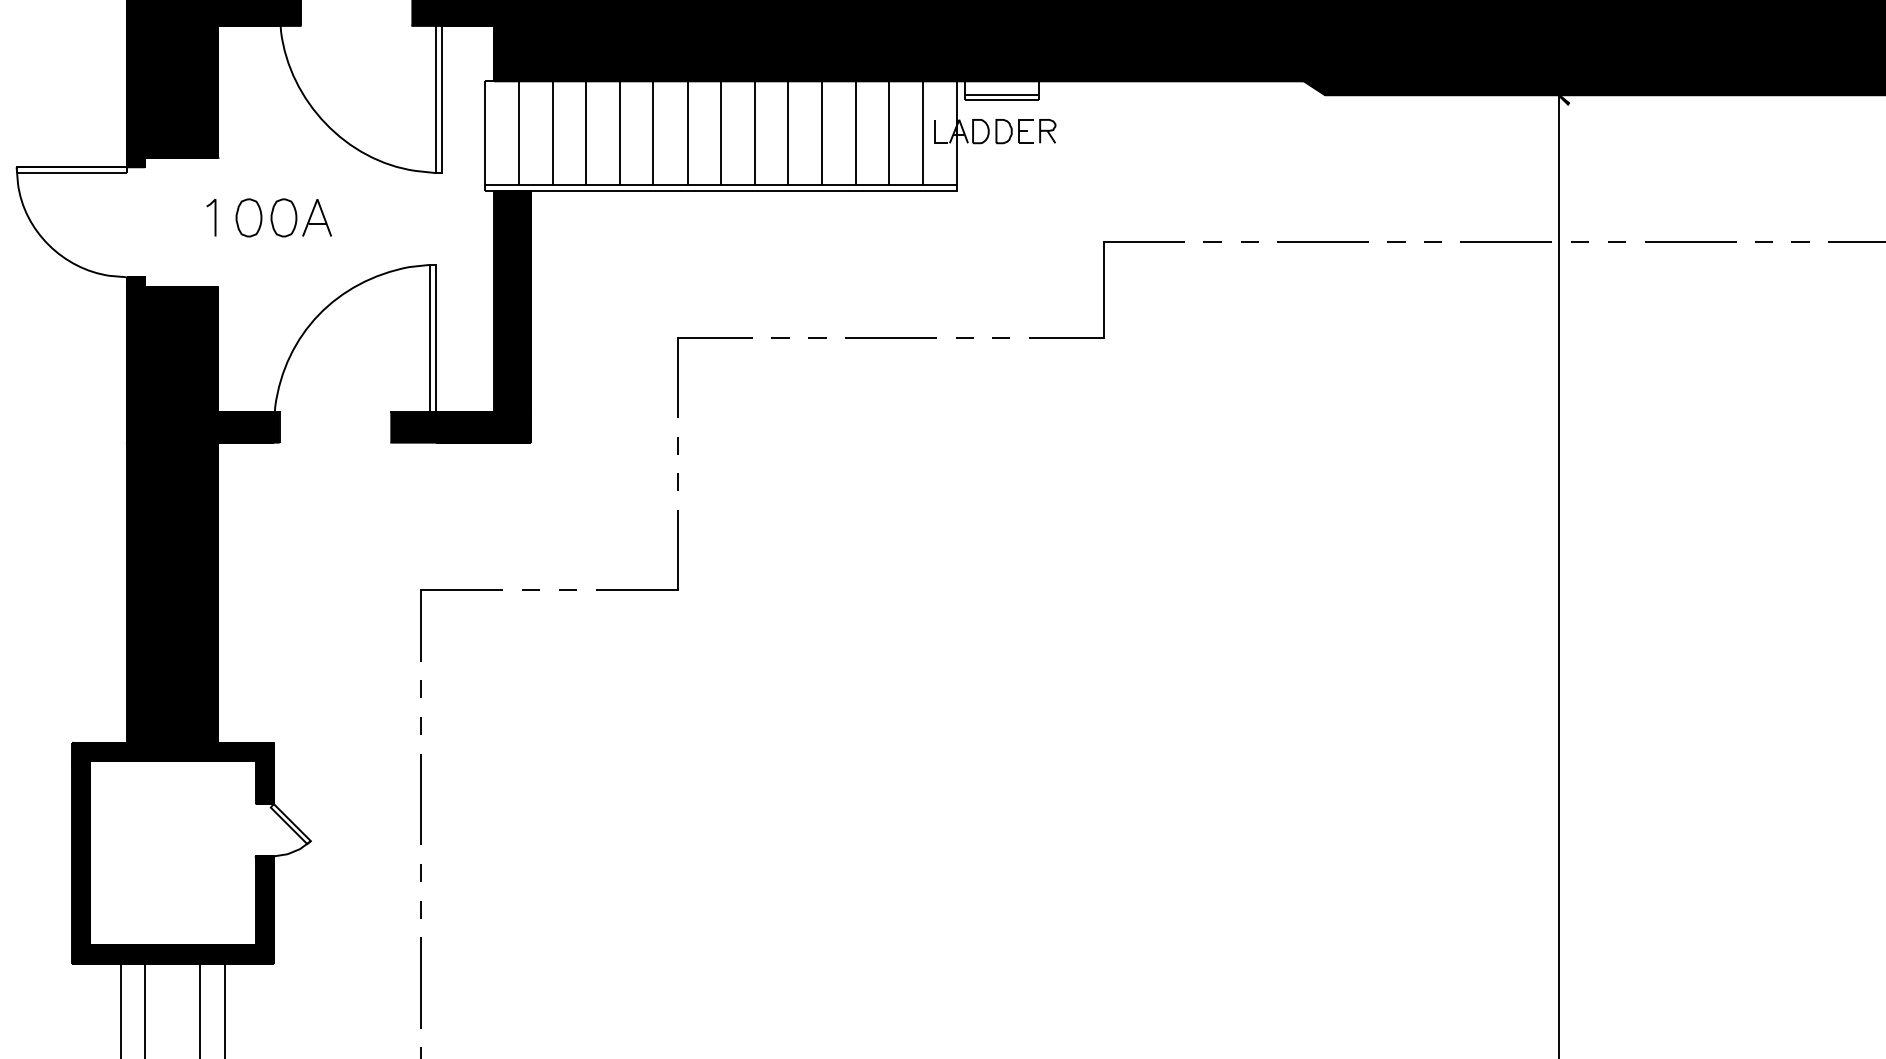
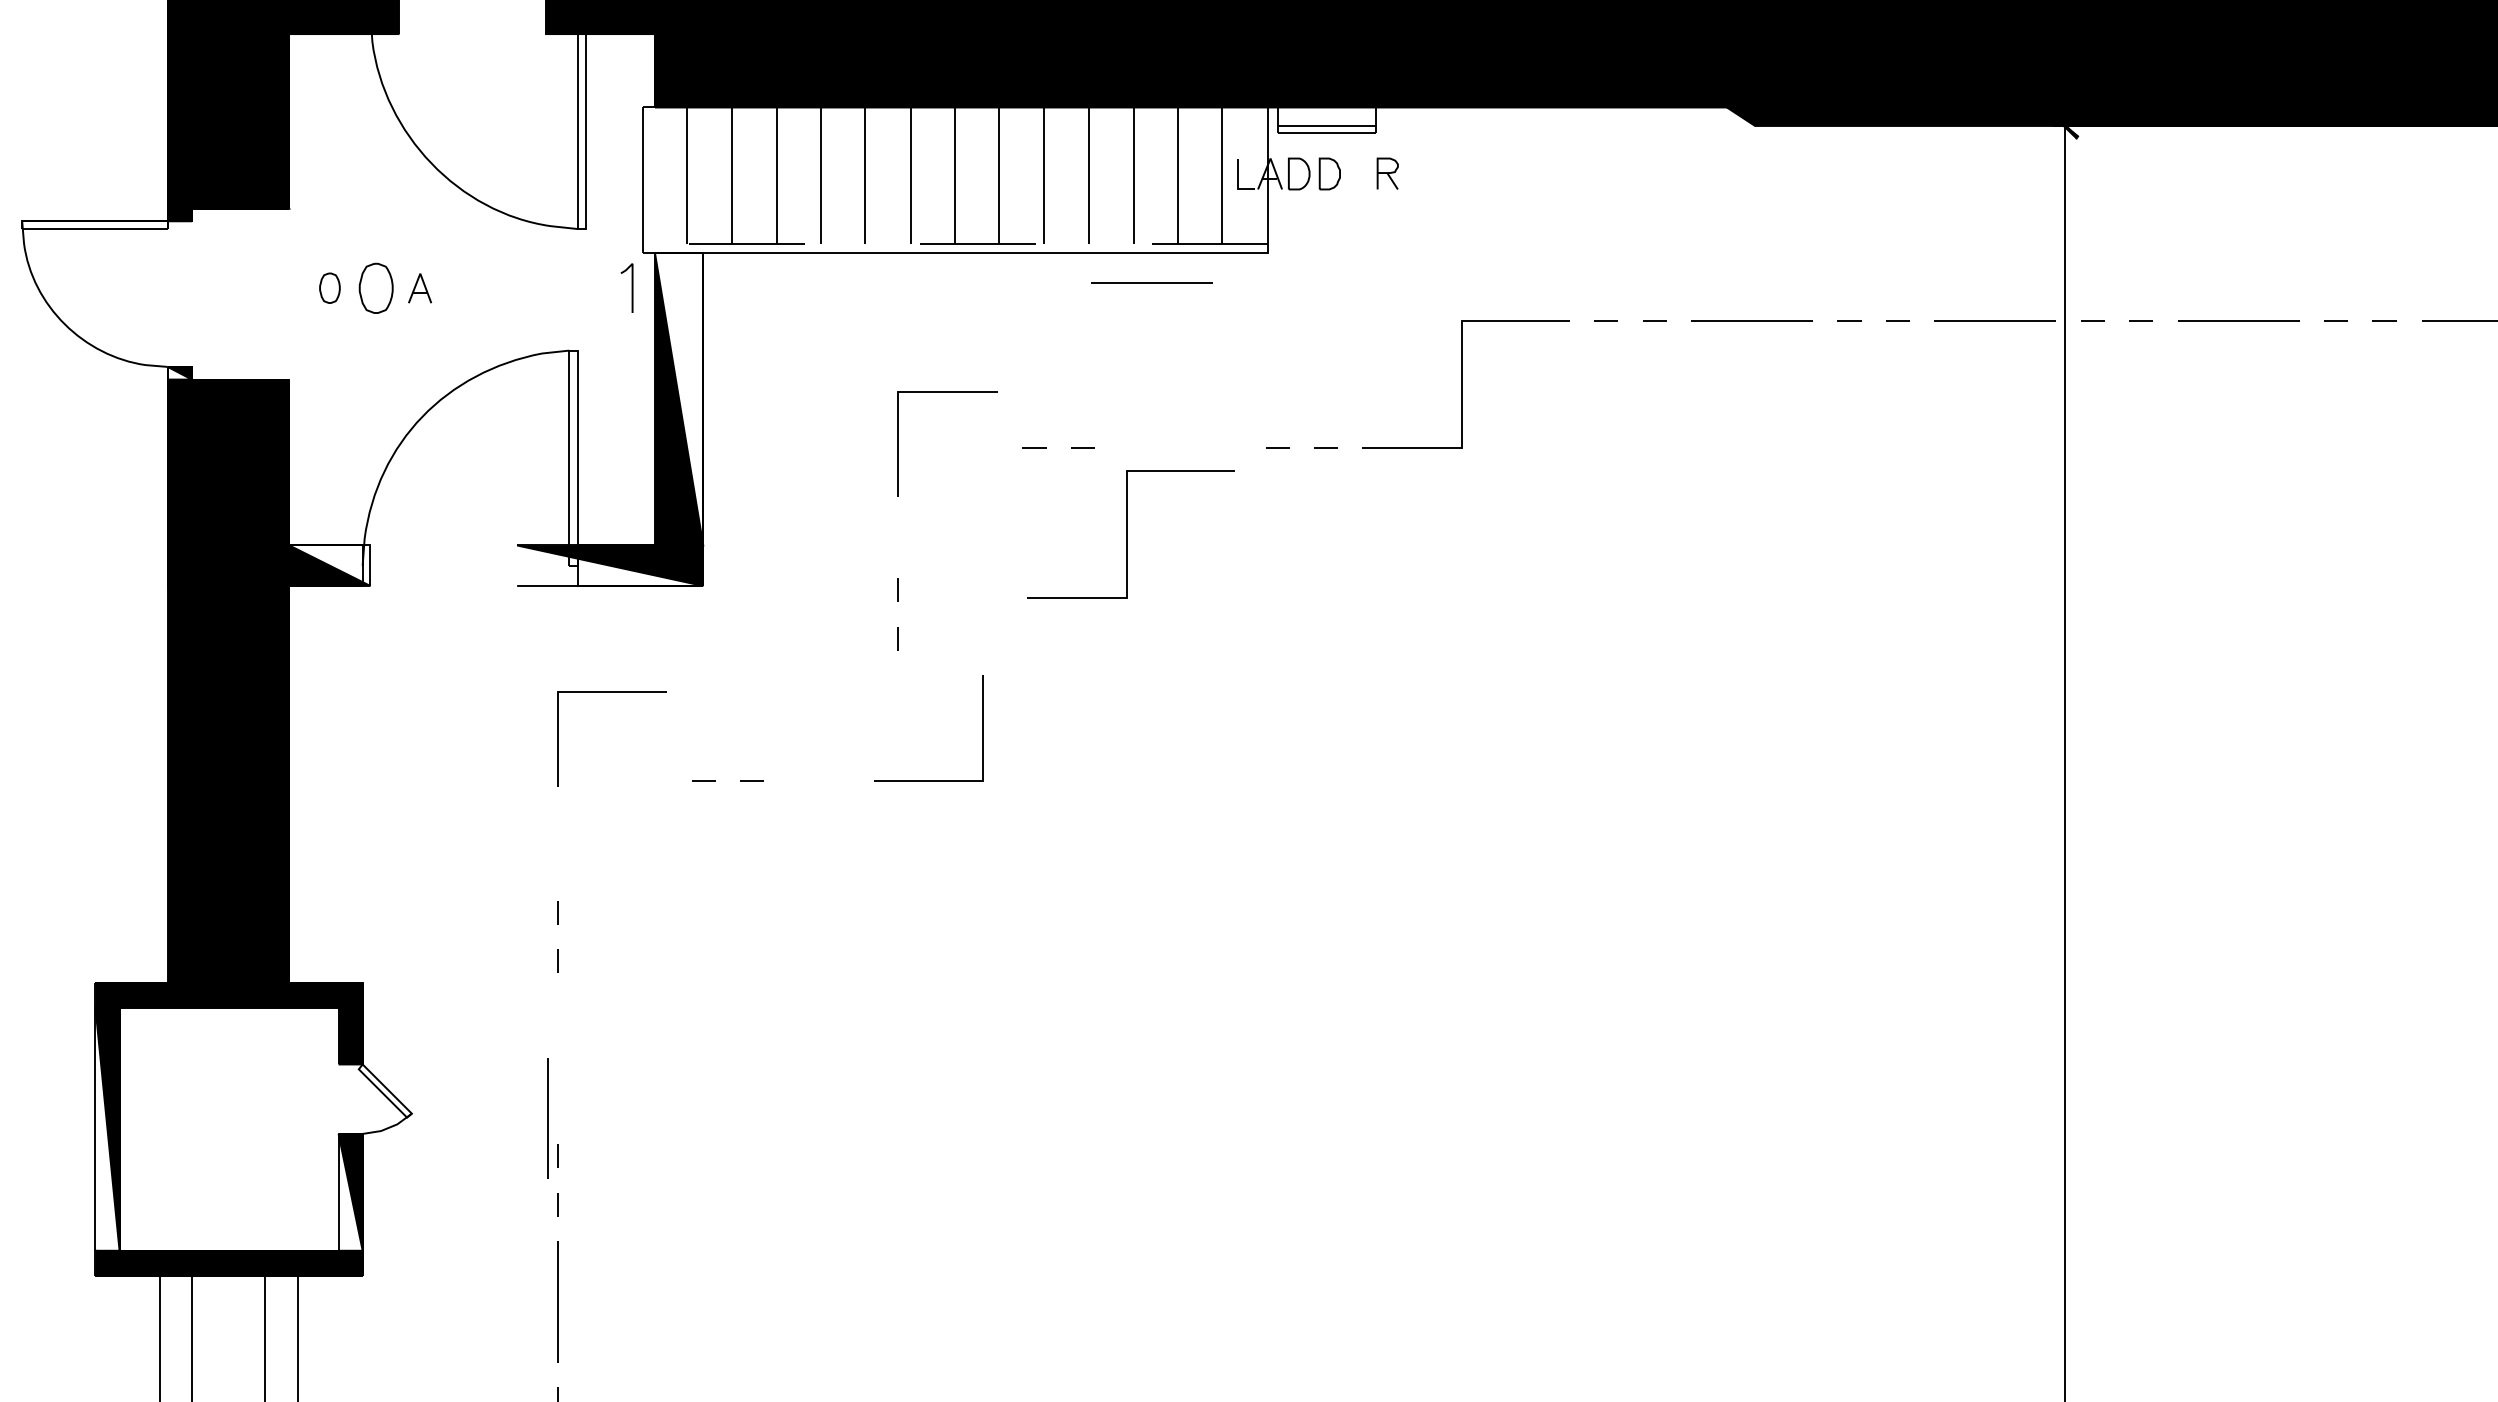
part: (1025, 131) -> (1358, 173), removed
line: (721, 184) -> (955, 244), solid -> dashed
line: (214, 217) -> (631, 287), moved
part: (248, 217) -> (329, 287), size x0.6
part: (316, 218) -> (419, 288), size x0.6
fill: (135, 281) -> (179, 372), removed
fill: (512, 301) -> (679, 399), removed
line: (890, 338) -> (1151, 282), moved
line: (678, 377) -> (898, 443), moved
line: (851, 403) -> (1127, 534), added
fill: (248, 427) -> (329, 565), removed
fill: (460, 427) -> (610, 565), removed
line: (636, 589) -> (928, 780), moved
line: (461, 590) -> (611, 692), moved
line: (420, 799) -> (547, 1118), moved
fill: (81, 852) -> (107, 1128), removed
fill: (264, 899) -> (350, 1191), removed

